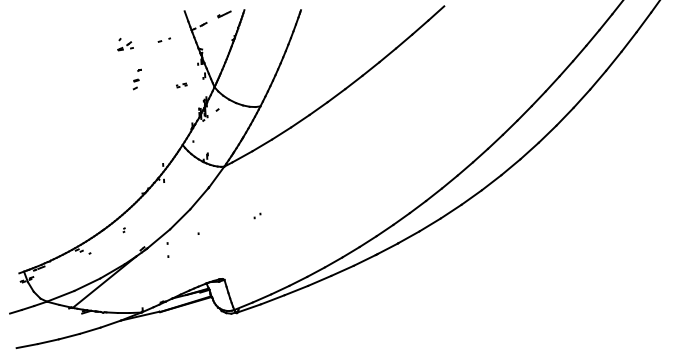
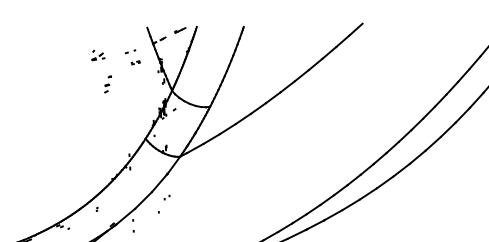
part: (181, 85) -> (135, 62), moved
part: (257, 215) -> (167, 197), moved

